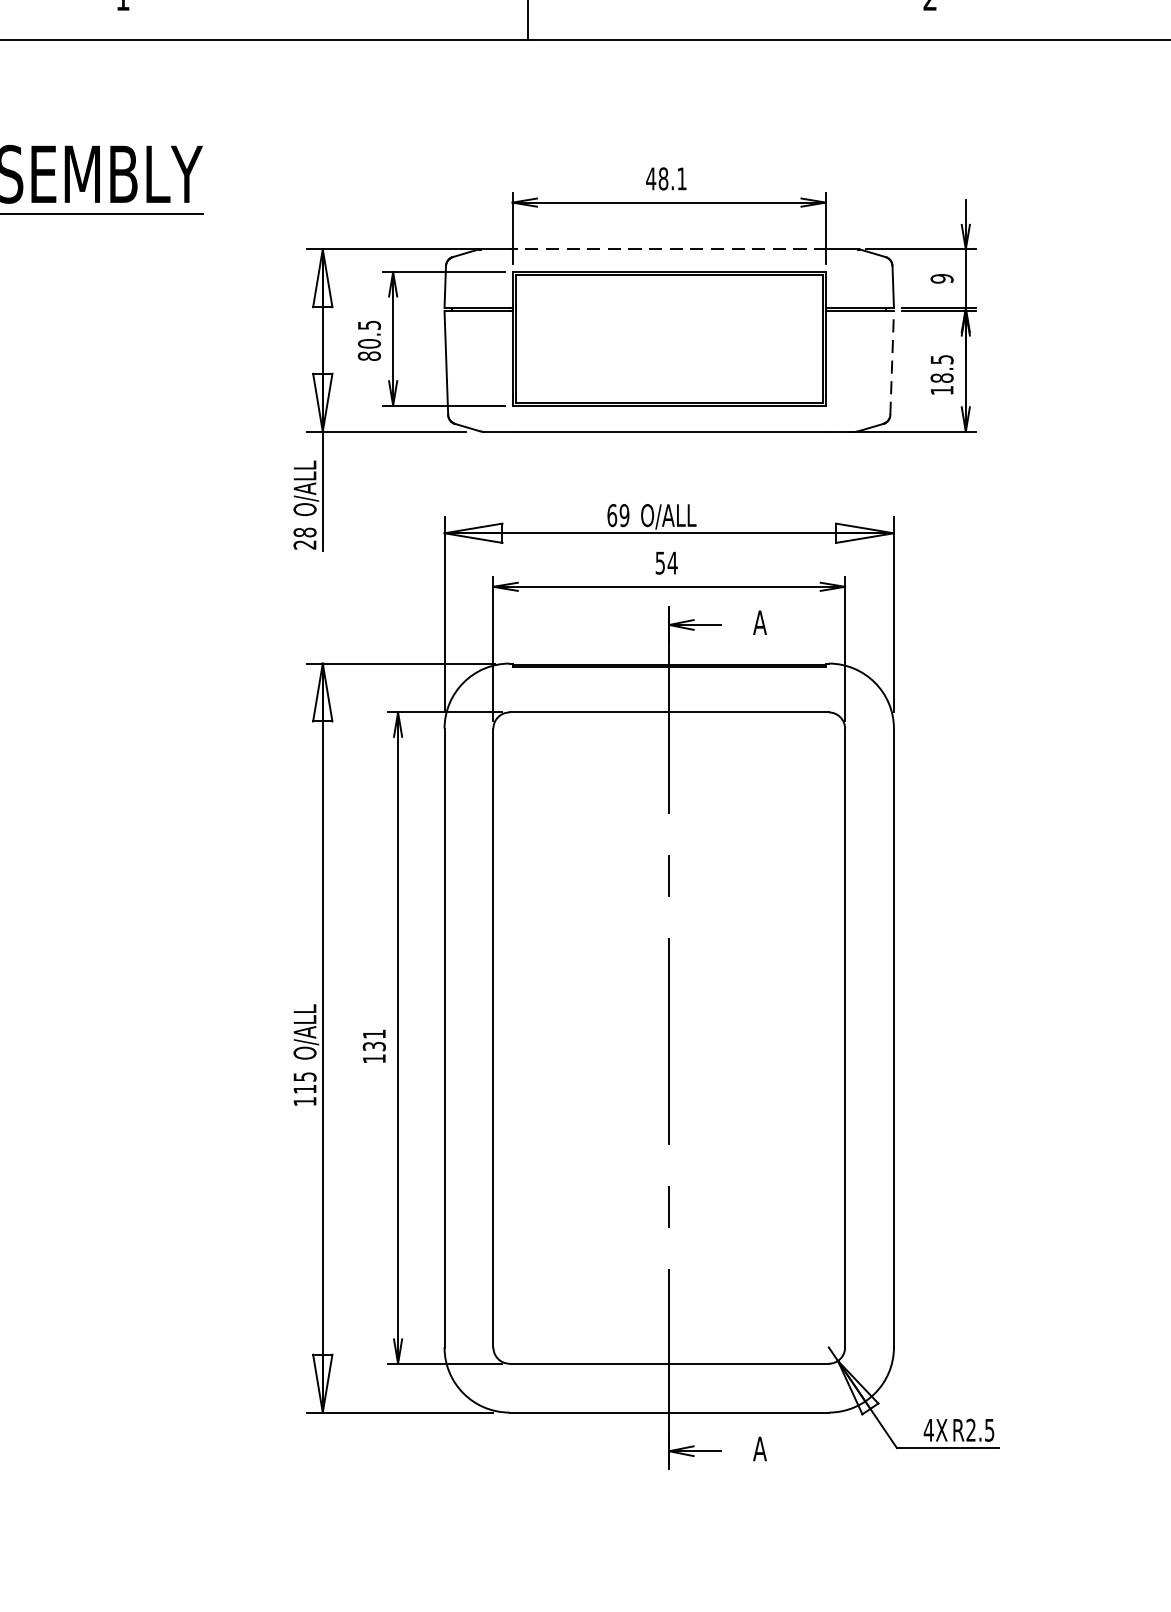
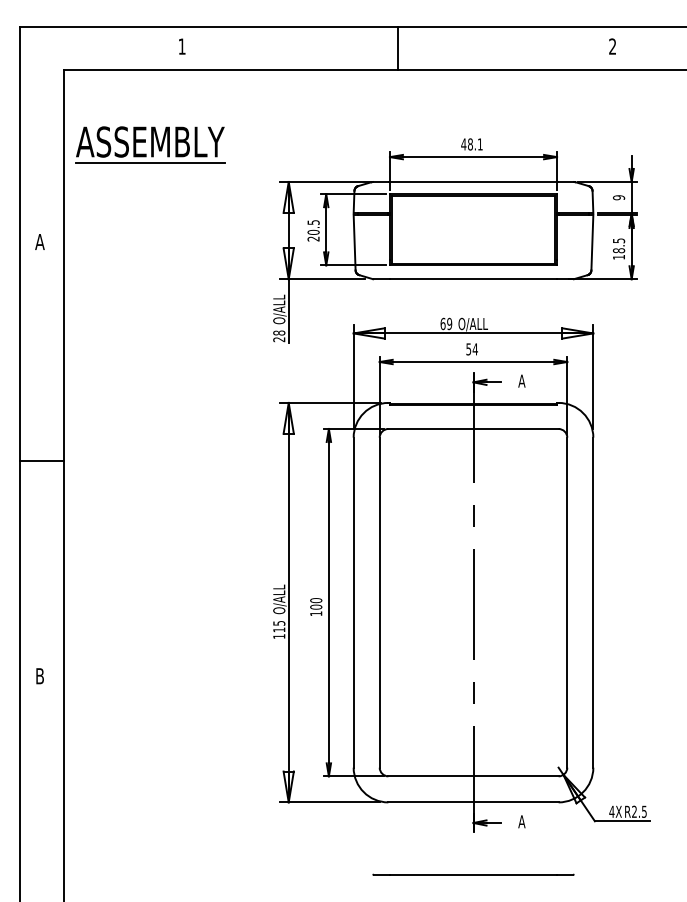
line: (669, 250) -> (473, 182), dashed -> solid
text: (369, 355) -> (313, 238), 80.5 -> 20.5
line: (892, 362) -> (592, 242), dashed -> solid
text: (374, 1039) -> (316, 603), 131 -> 100
line: (669, 1547) -> (473, 874), added

